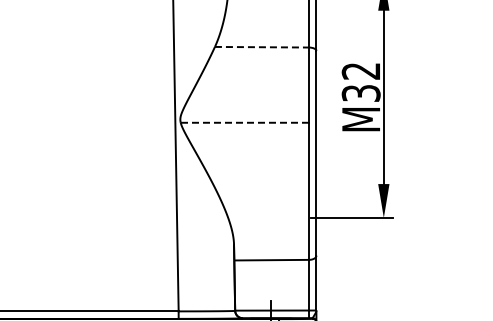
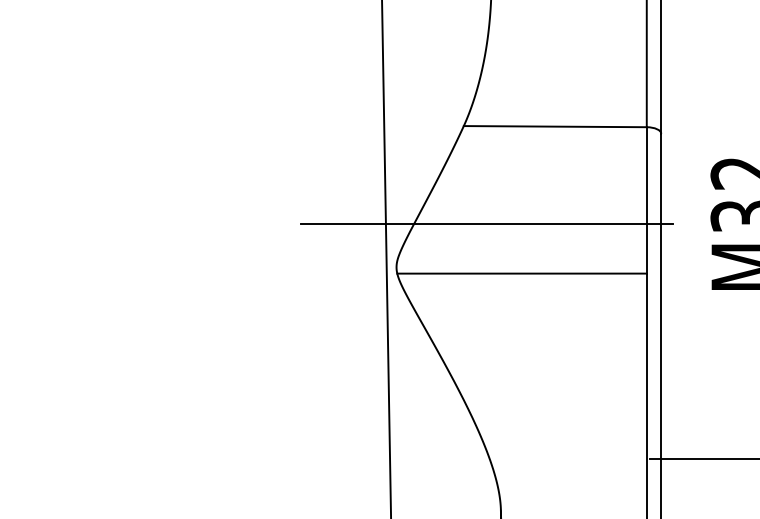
line: (262, 47) -> (556, 127), dashed -> solid
line: (226, 97) -> (486, 224), added
line: (244, 122) -> (521, 273), dashed -> solid

